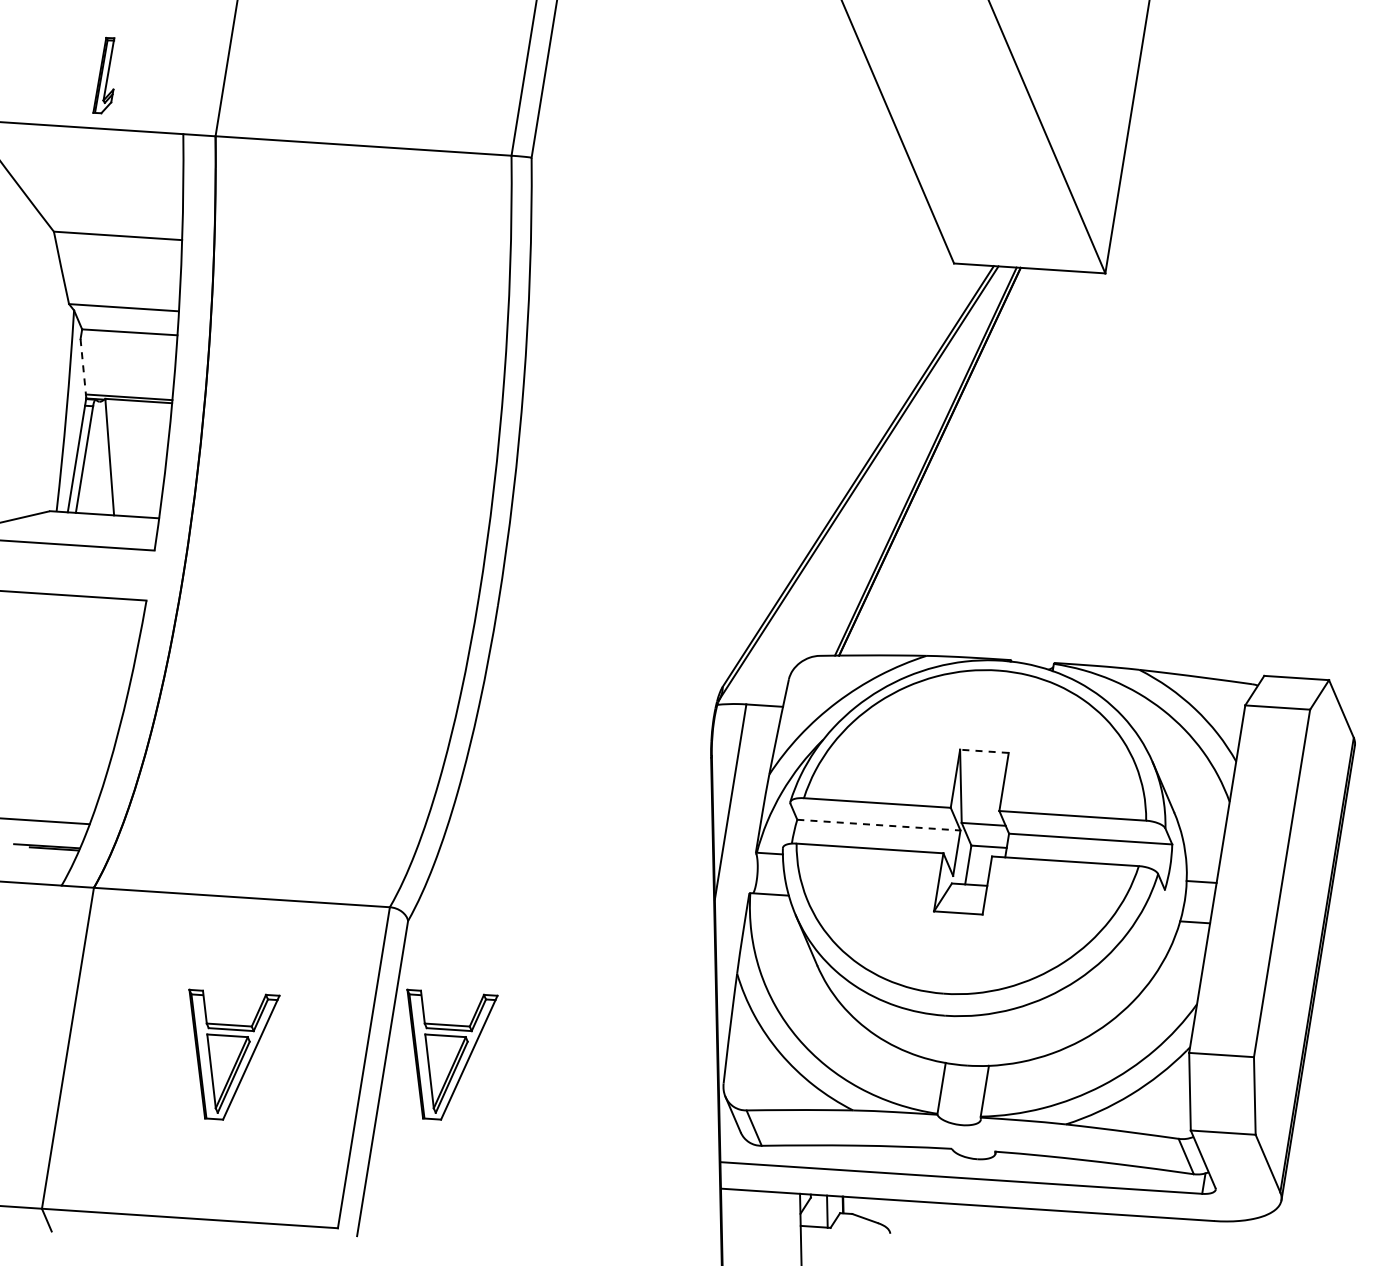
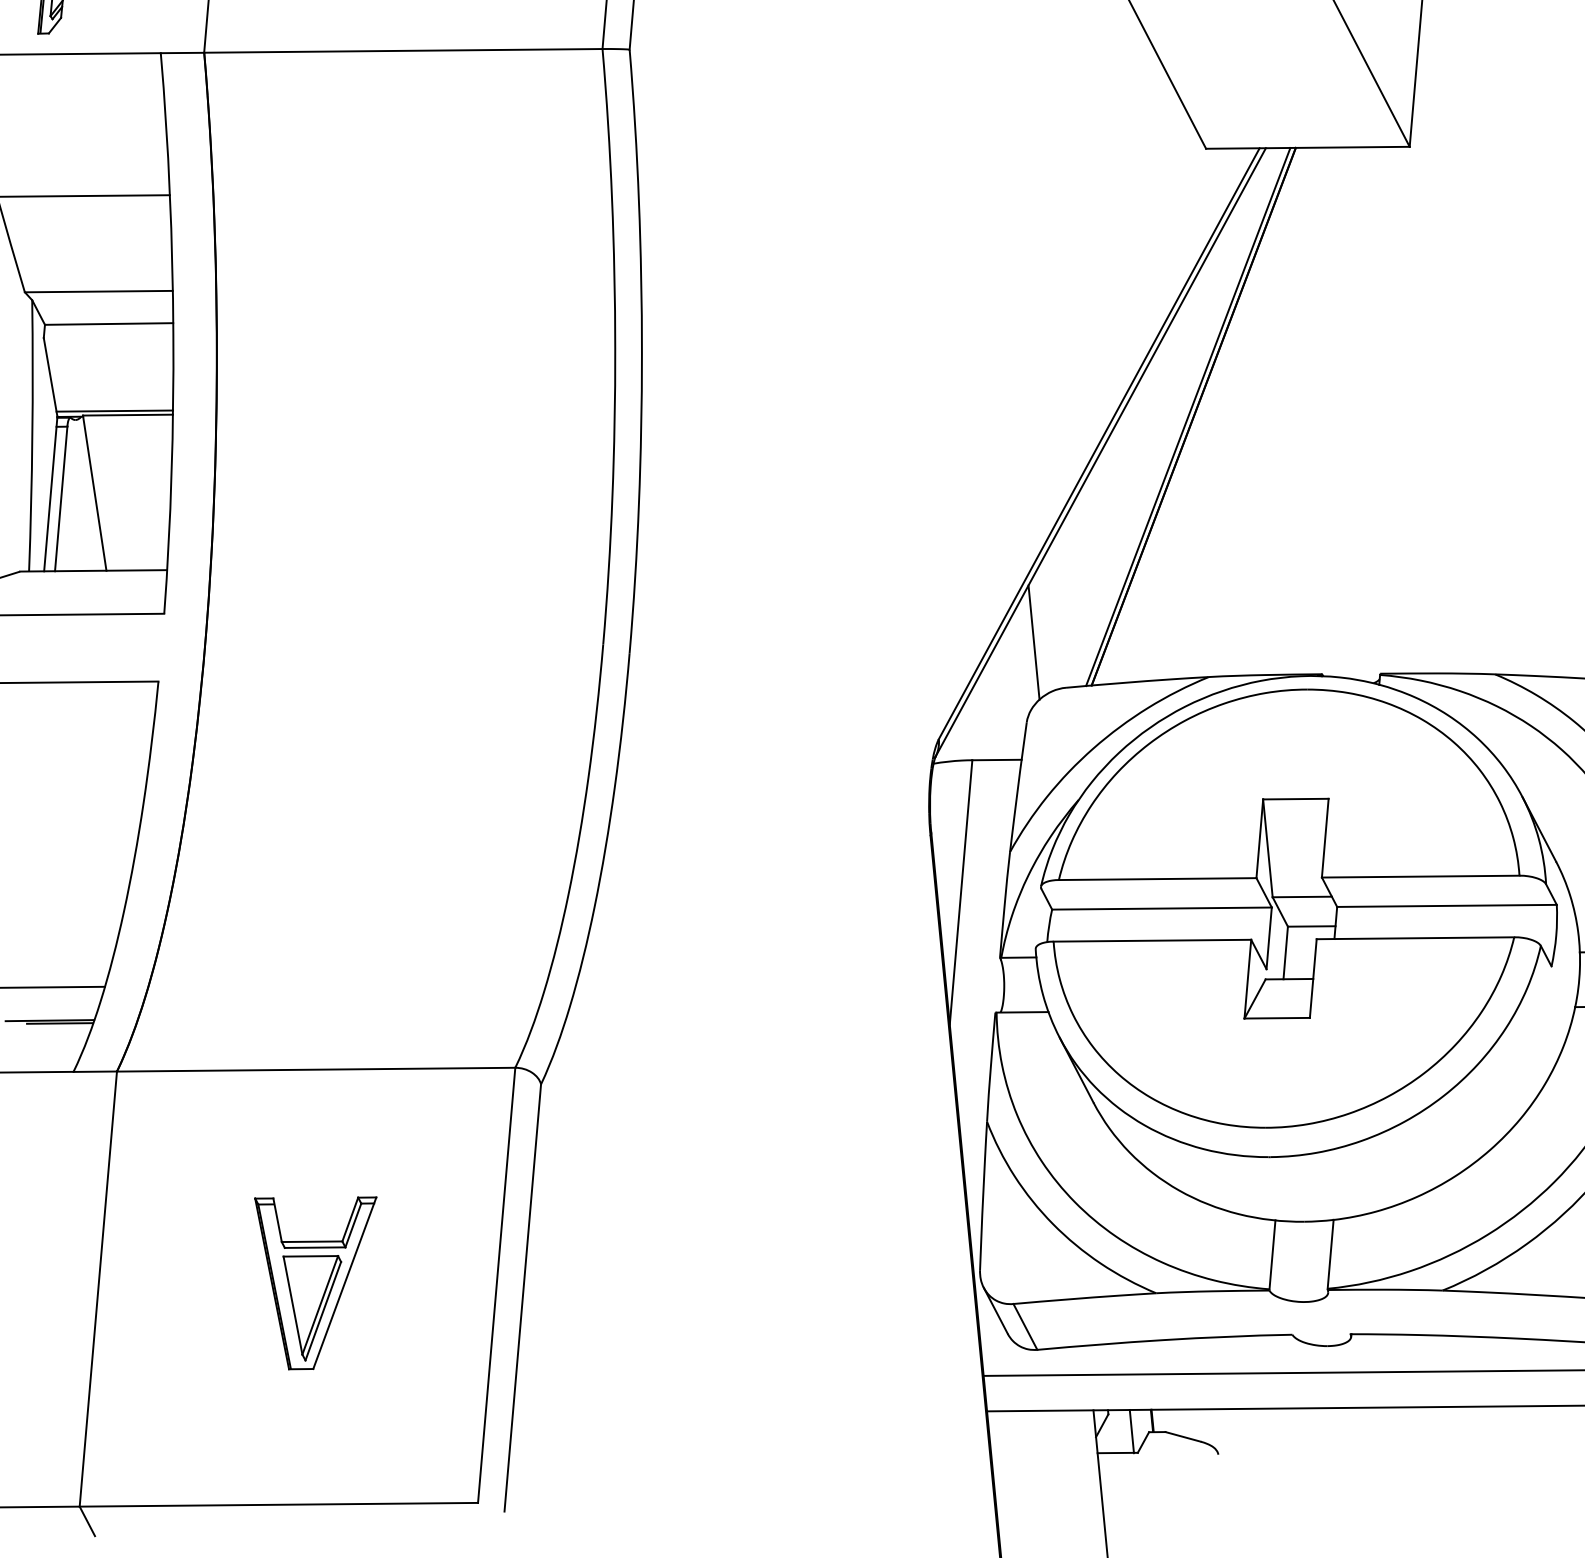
line: (83, 368) -> (50, 377), dashed -> solid
line: (798, 620) -> (1033, 642), added
line: (983, 751) -> (1294, 799), dashed -> solid
line: (878, 825) -> (1161, 909), dashed -> solid
part: (452, 1054) -> (613, 1258), removed

